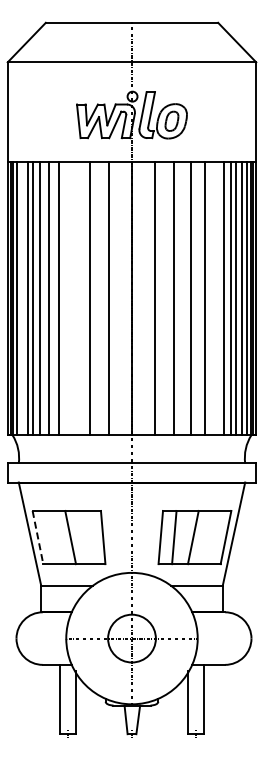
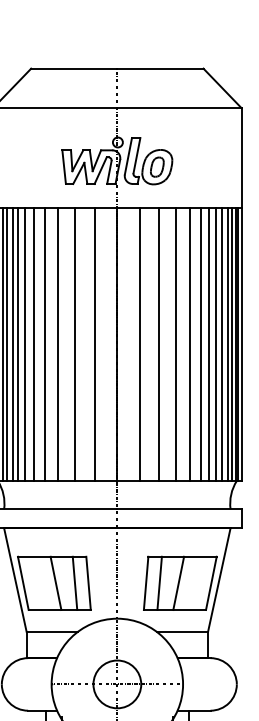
line: (21, 298) -> (6, 344), added
line: (73, 298) -> (58, 344), added
line: (215, 298) -> (200, 344), added
line: (89, 537) -> (74, 583), added
line: (38, 538) -> (23, 584), dashed -> solid

